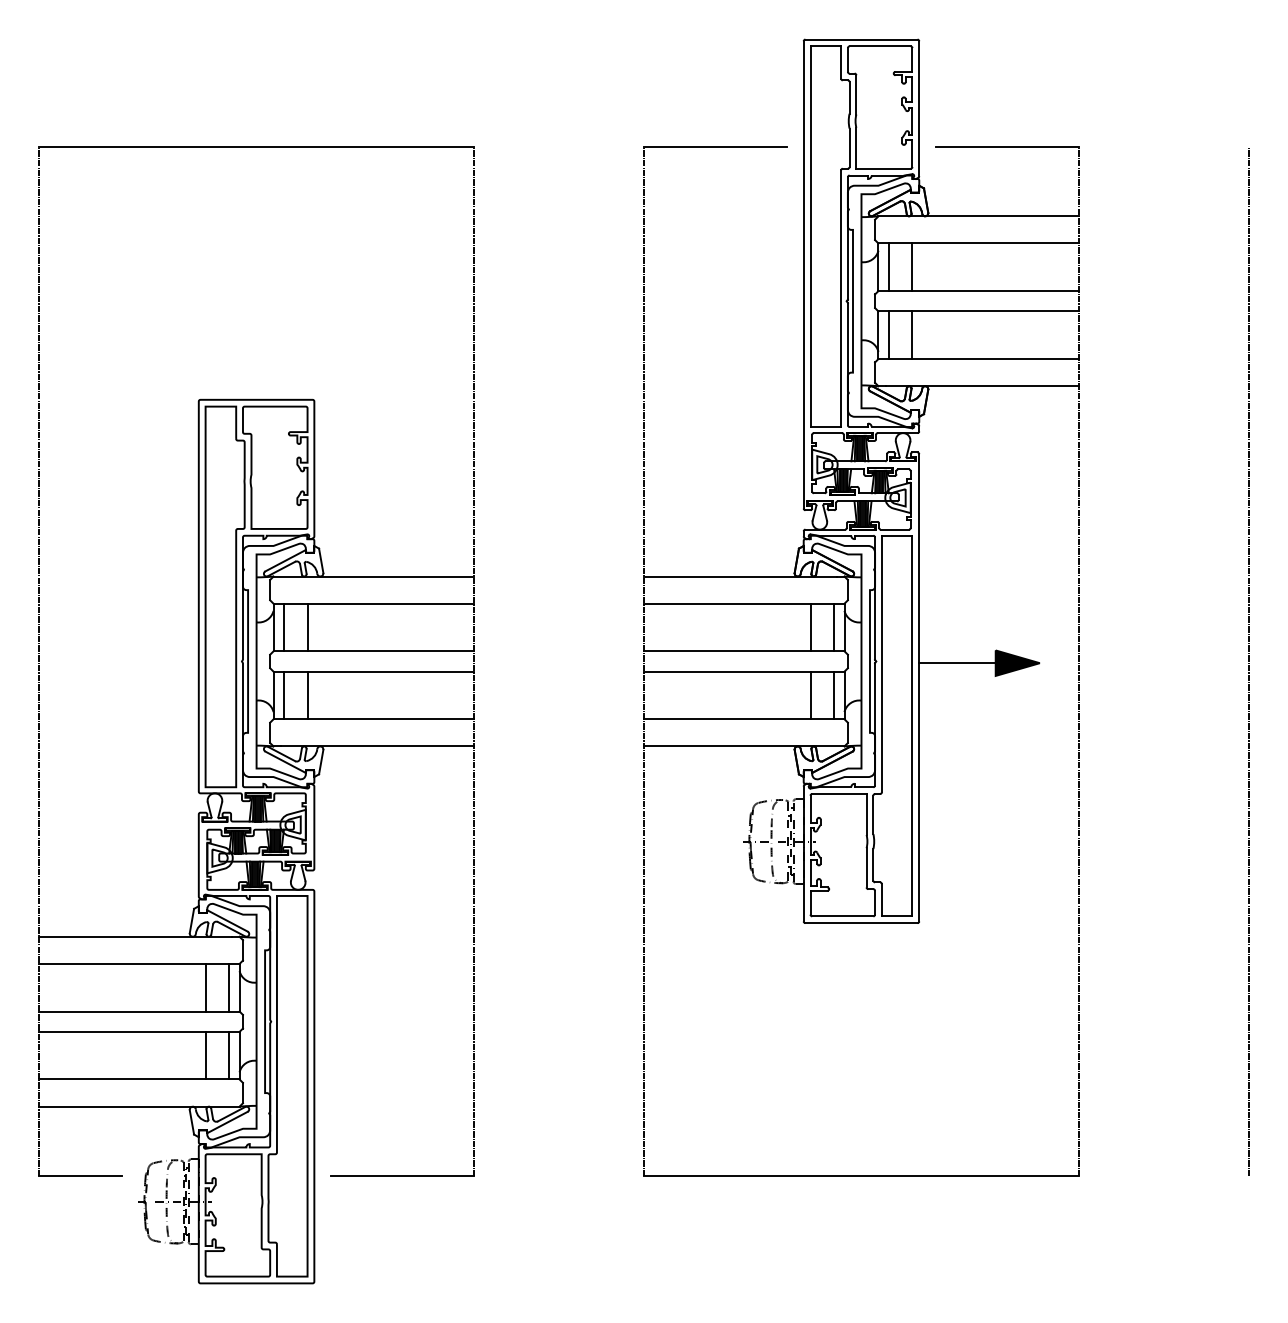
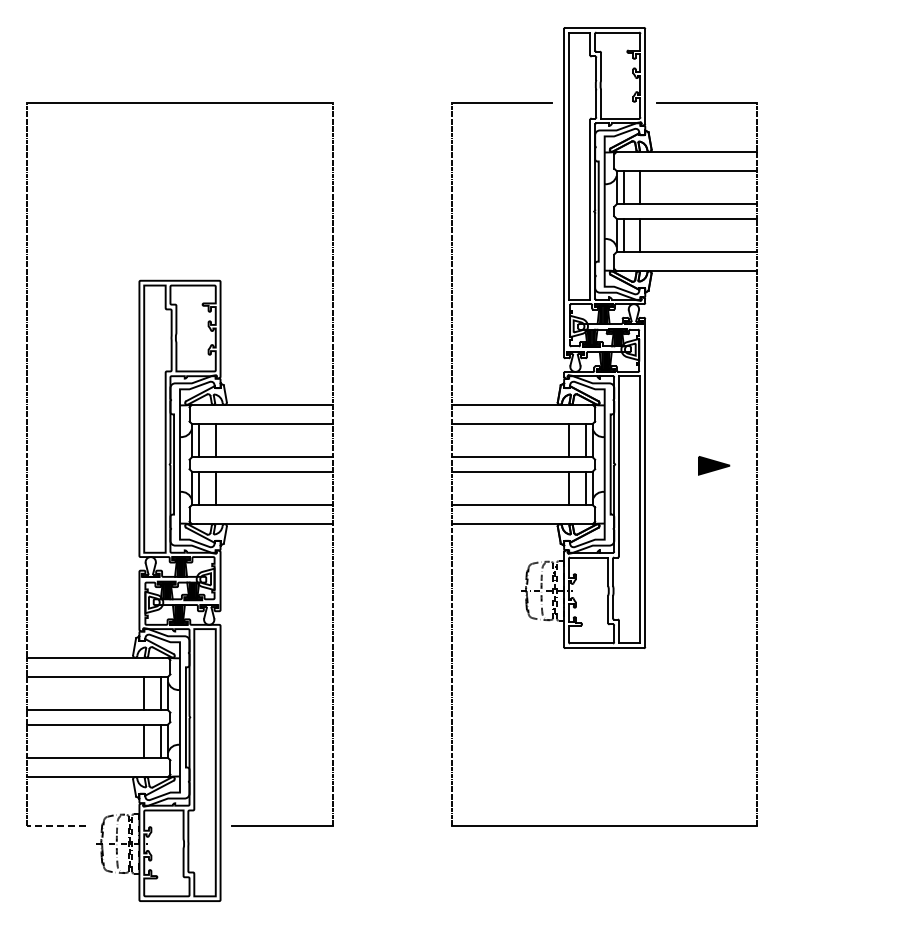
line: (1248, 661) -> (876, 464), removed
line: (956, 662) -> (671, 465), removed
line: (79, 1175) -> (55, 825), solid -> dashed

